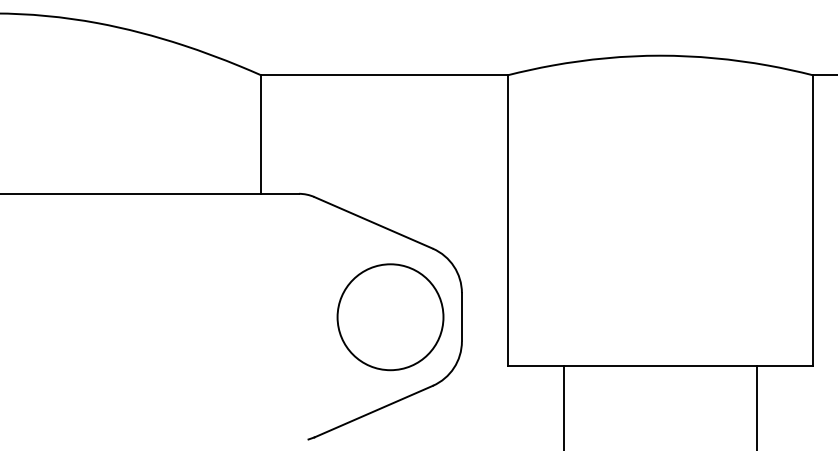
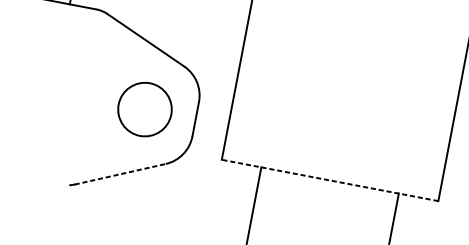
circle: (390, 317) -> (144, 109), size x0.7
line: (659, 365) -> (329, 180), solid -> dashed
line: (373, 411) -> (120, 174), solid -> dashed

